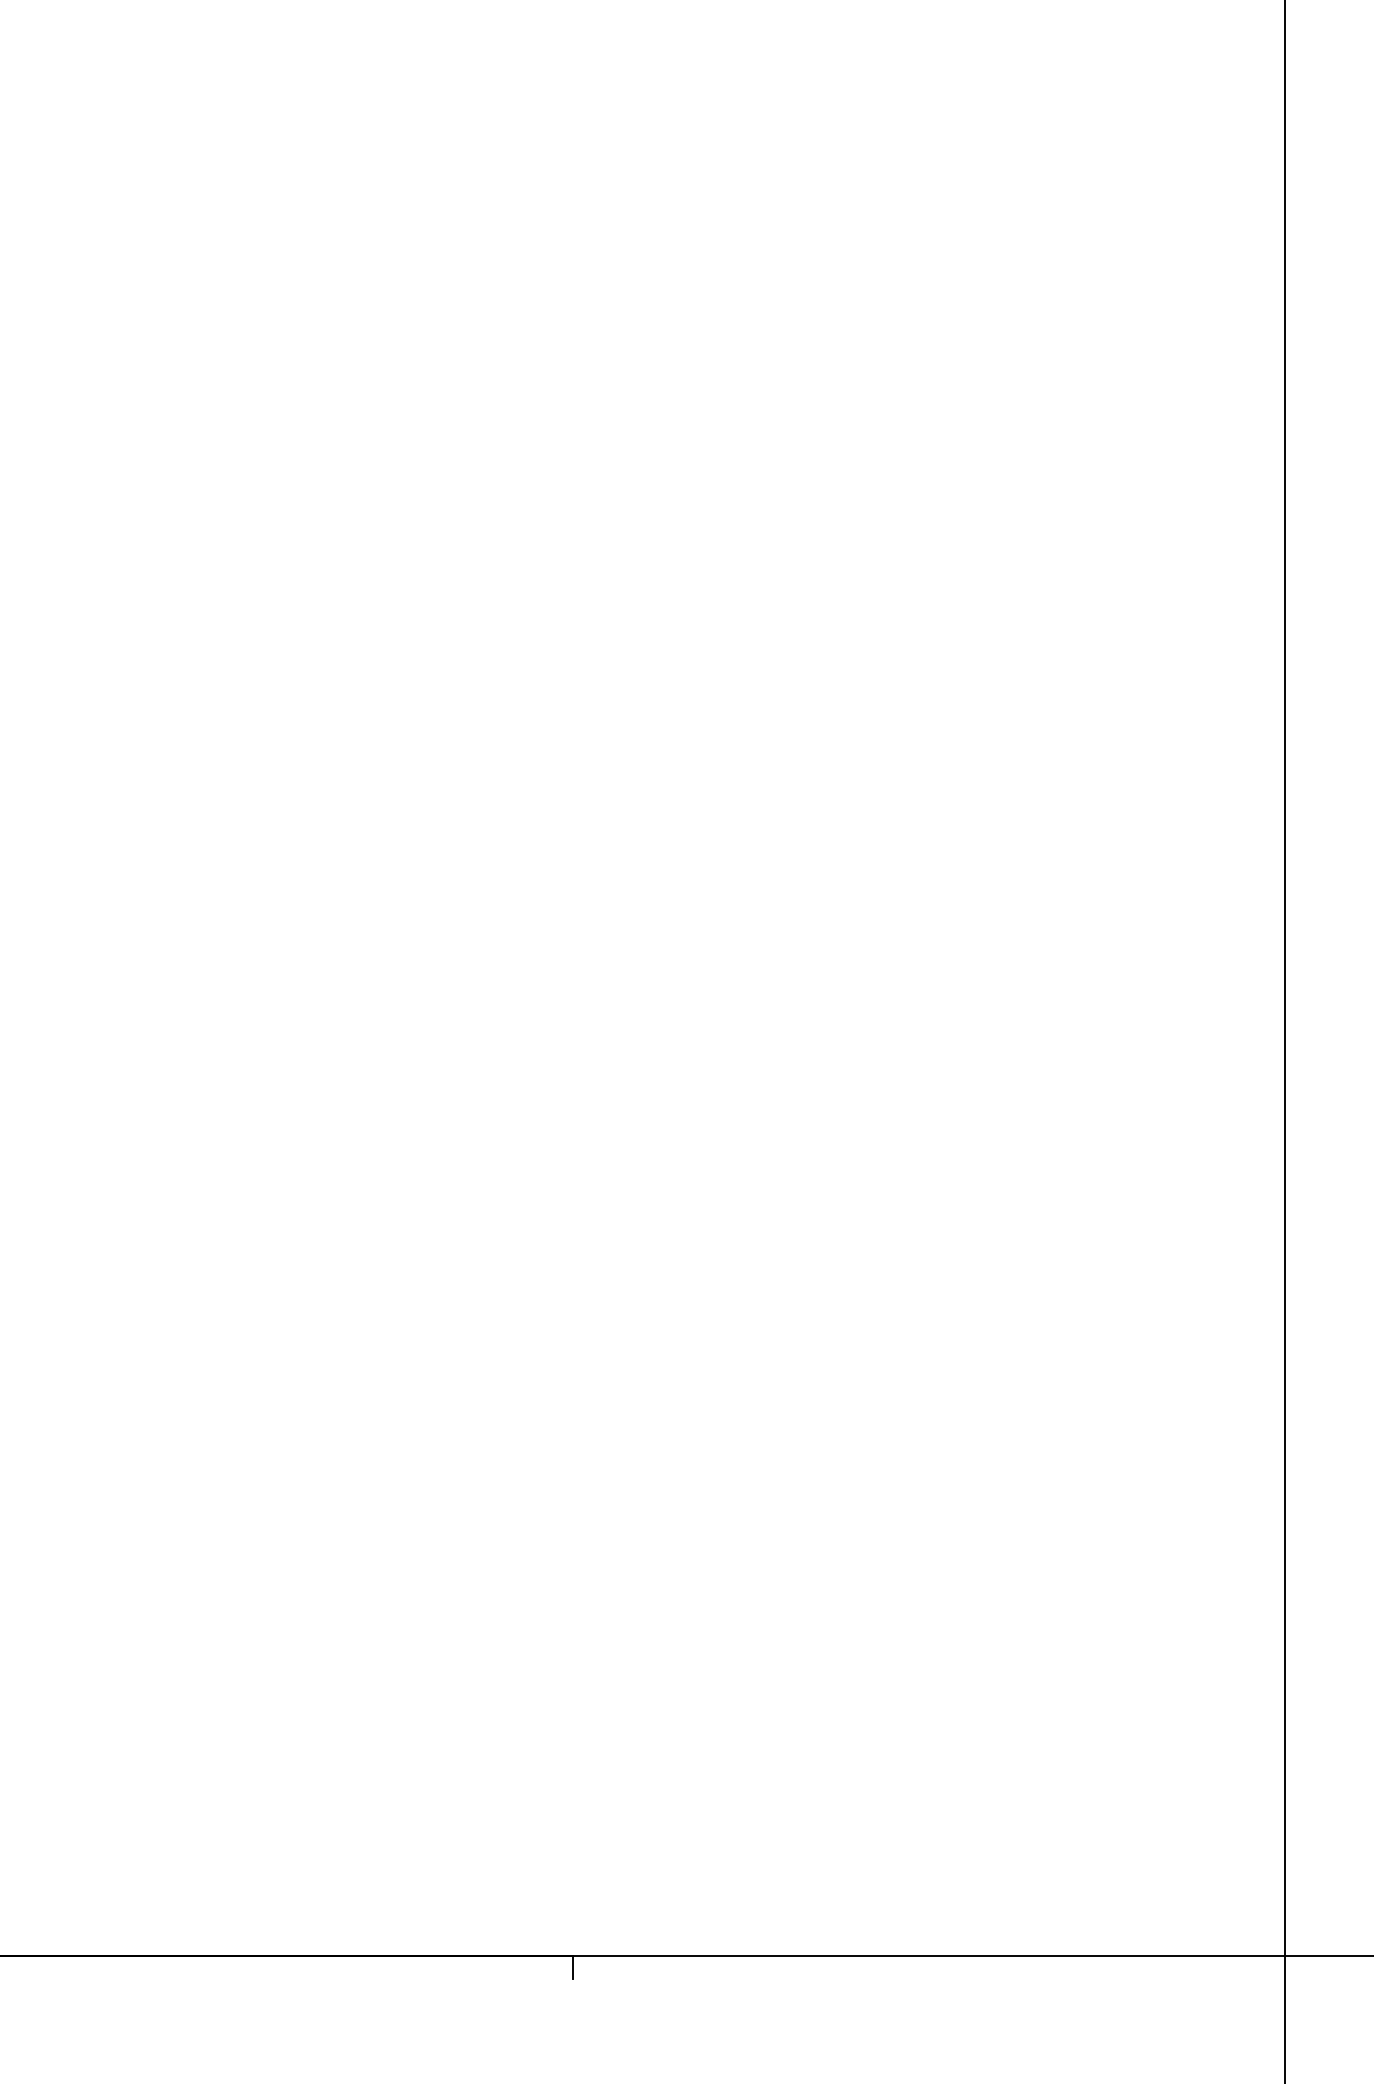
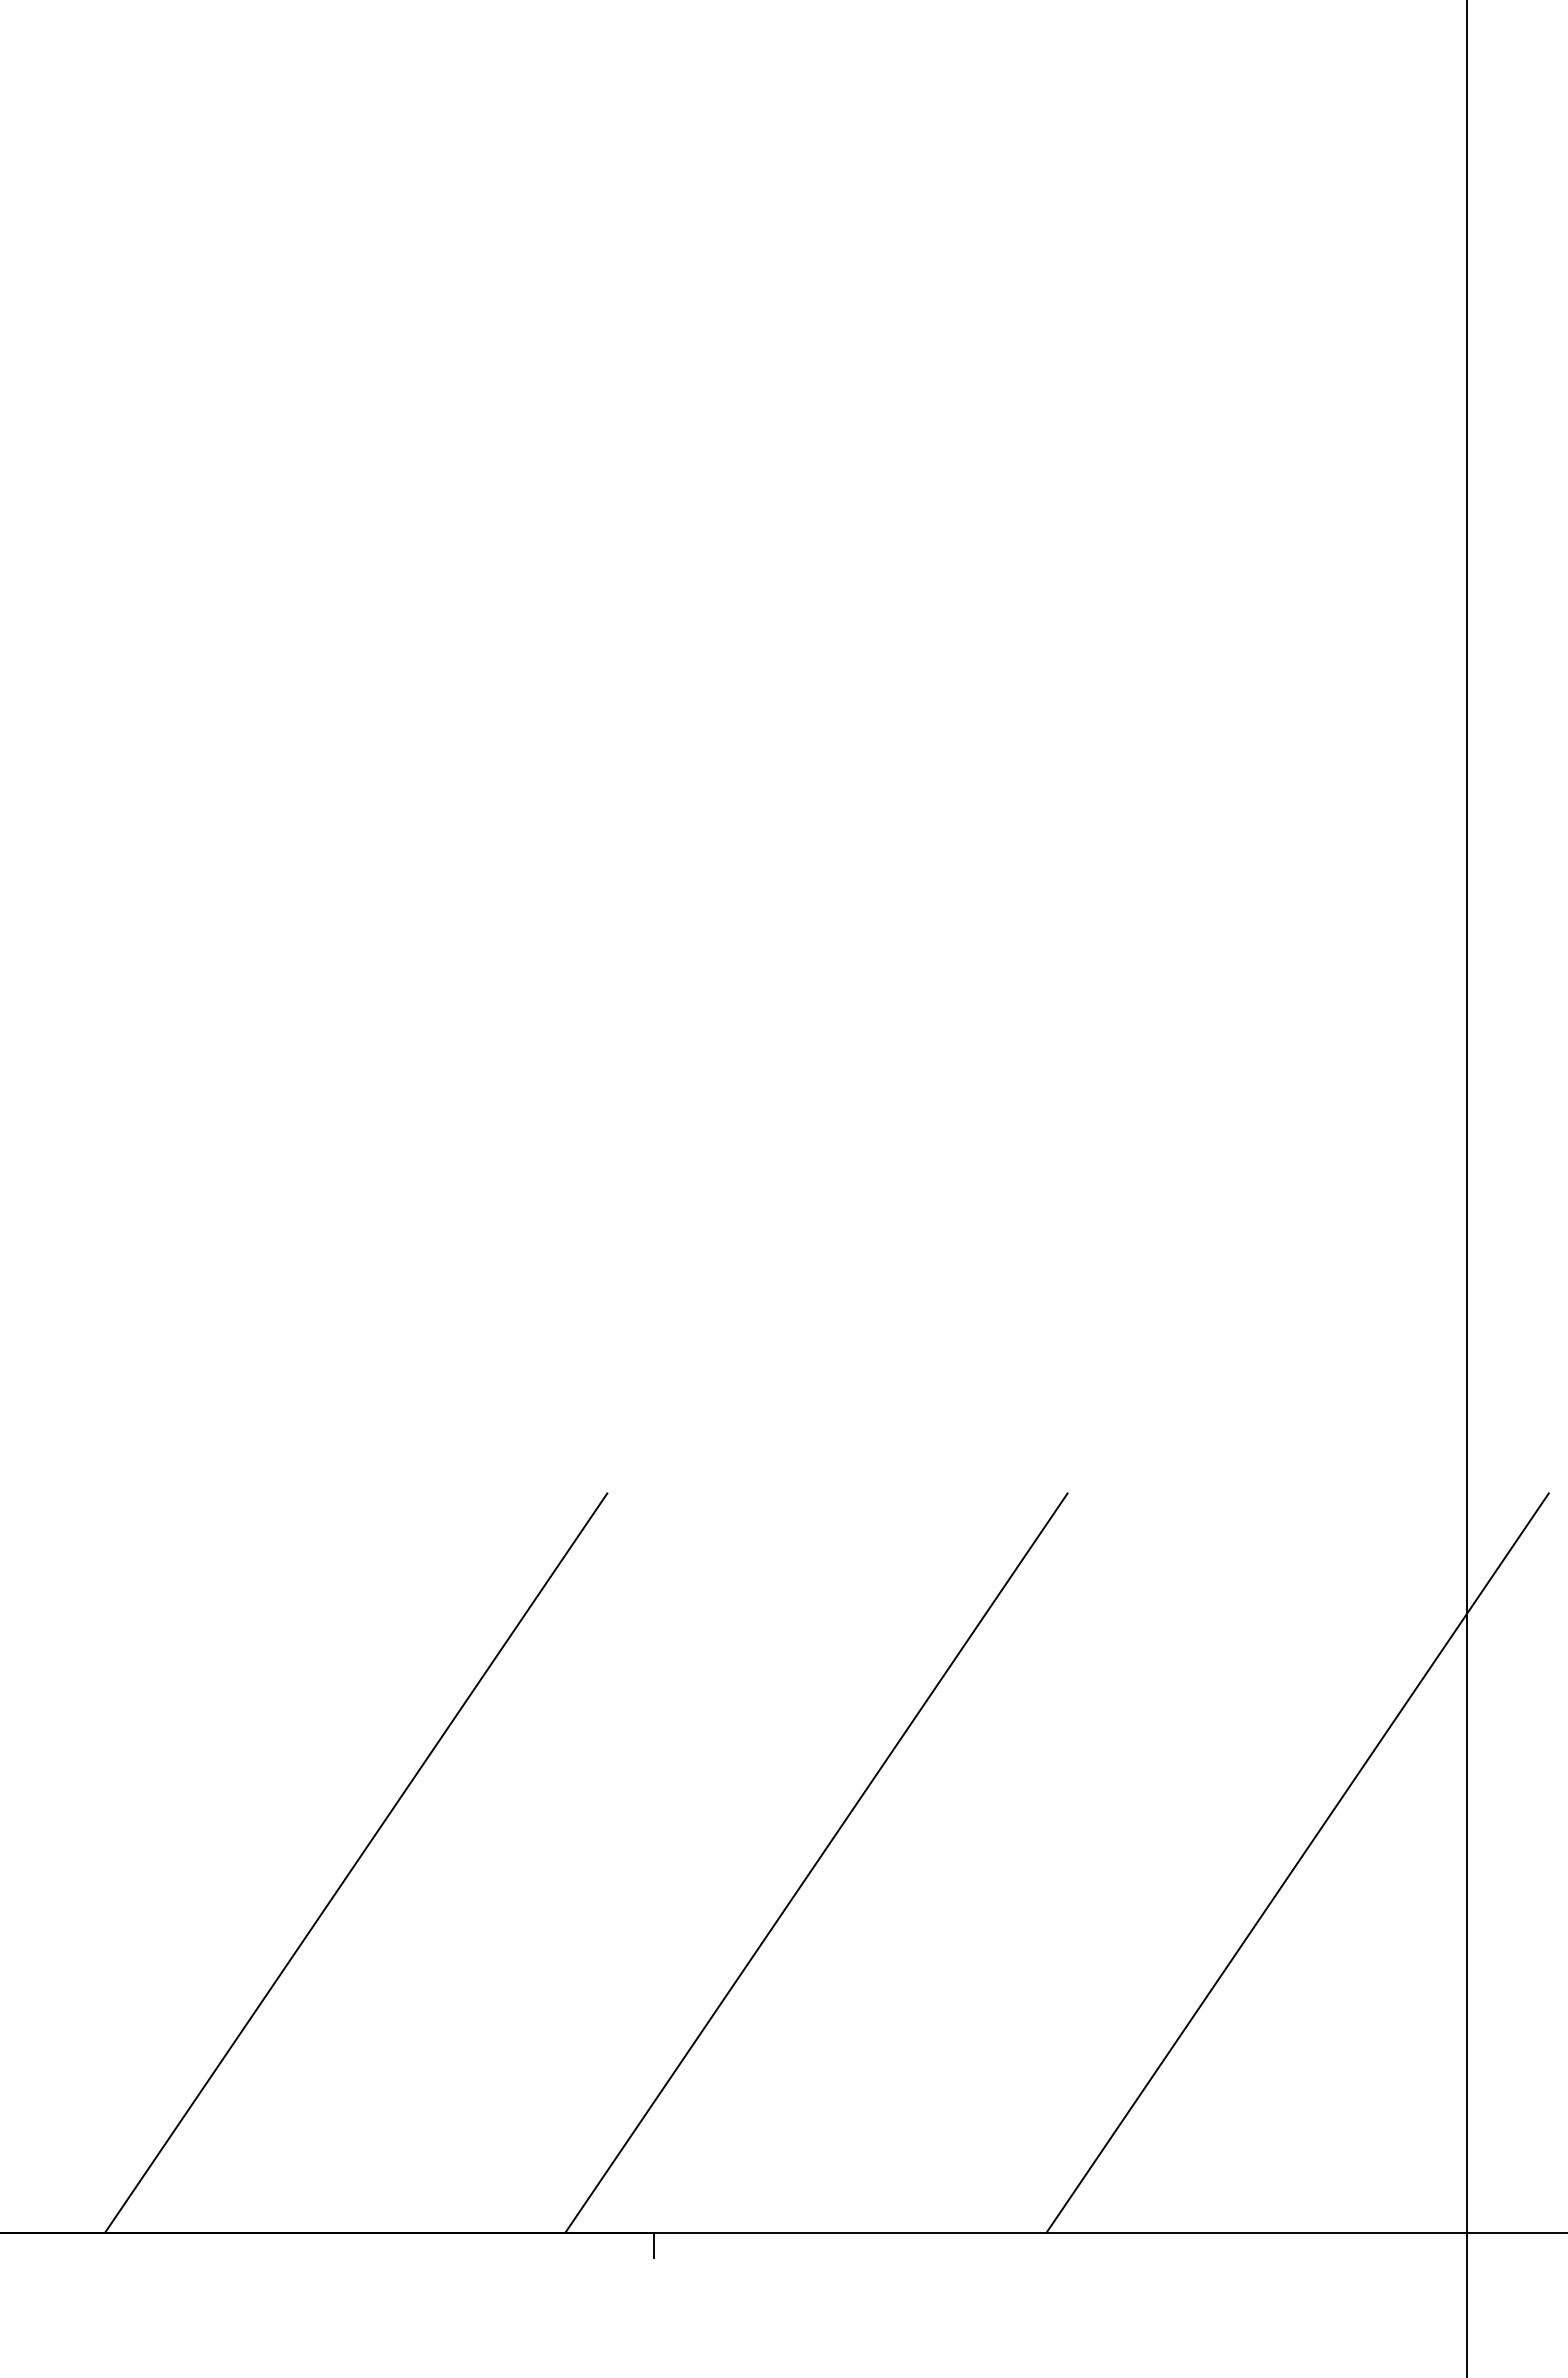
line: (312, 1632) -> (356, 1862), added
line: (715, 1632) -> (816, 1862), added
line: (1136, 1632) -> (1297, 1862), added

